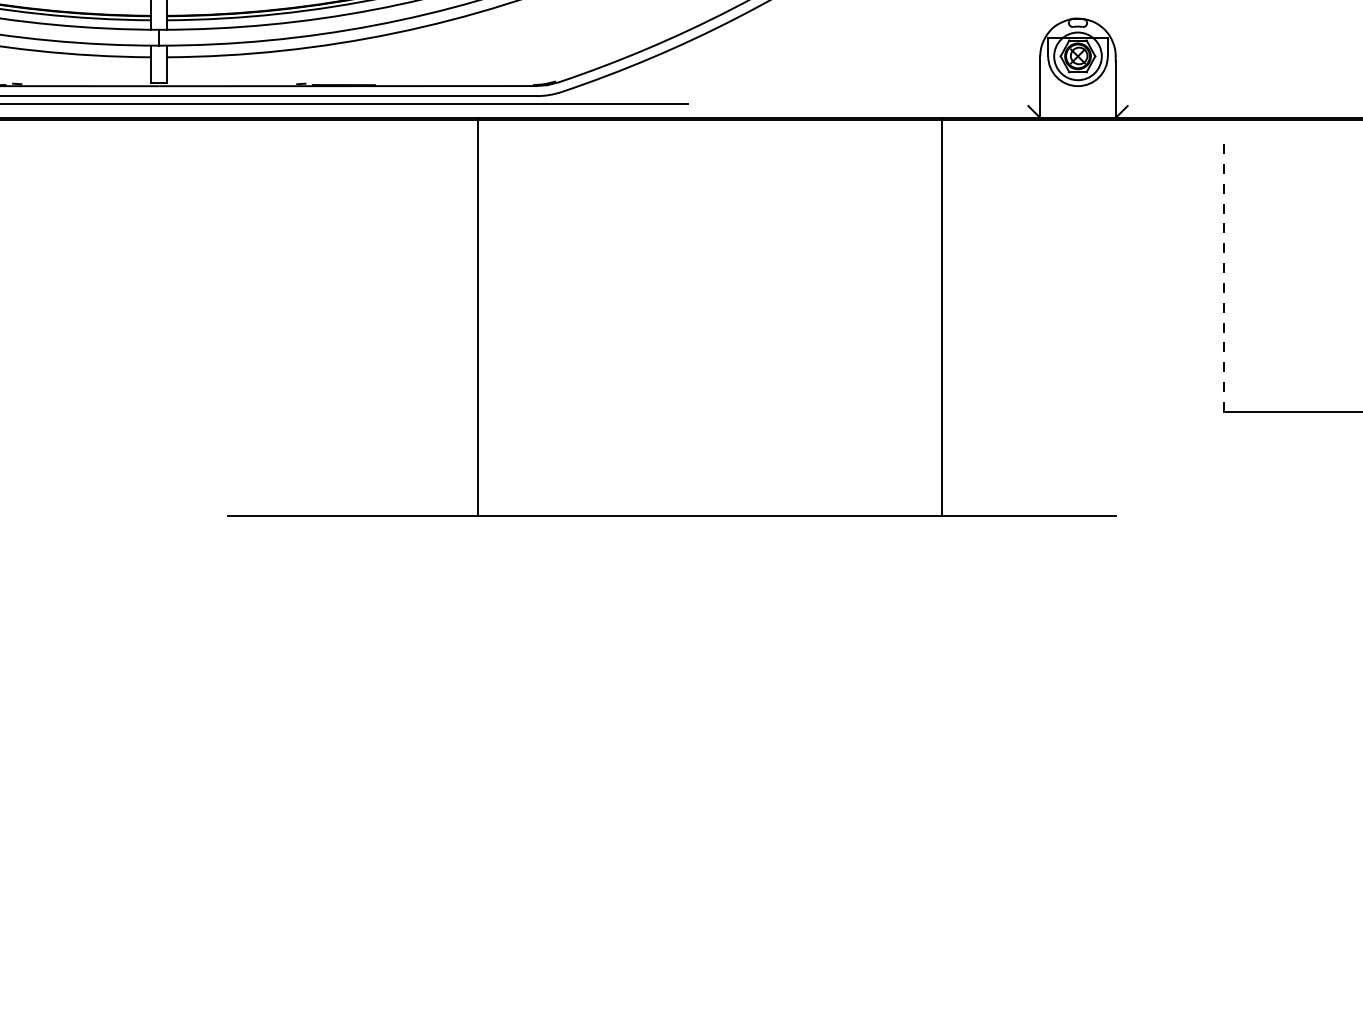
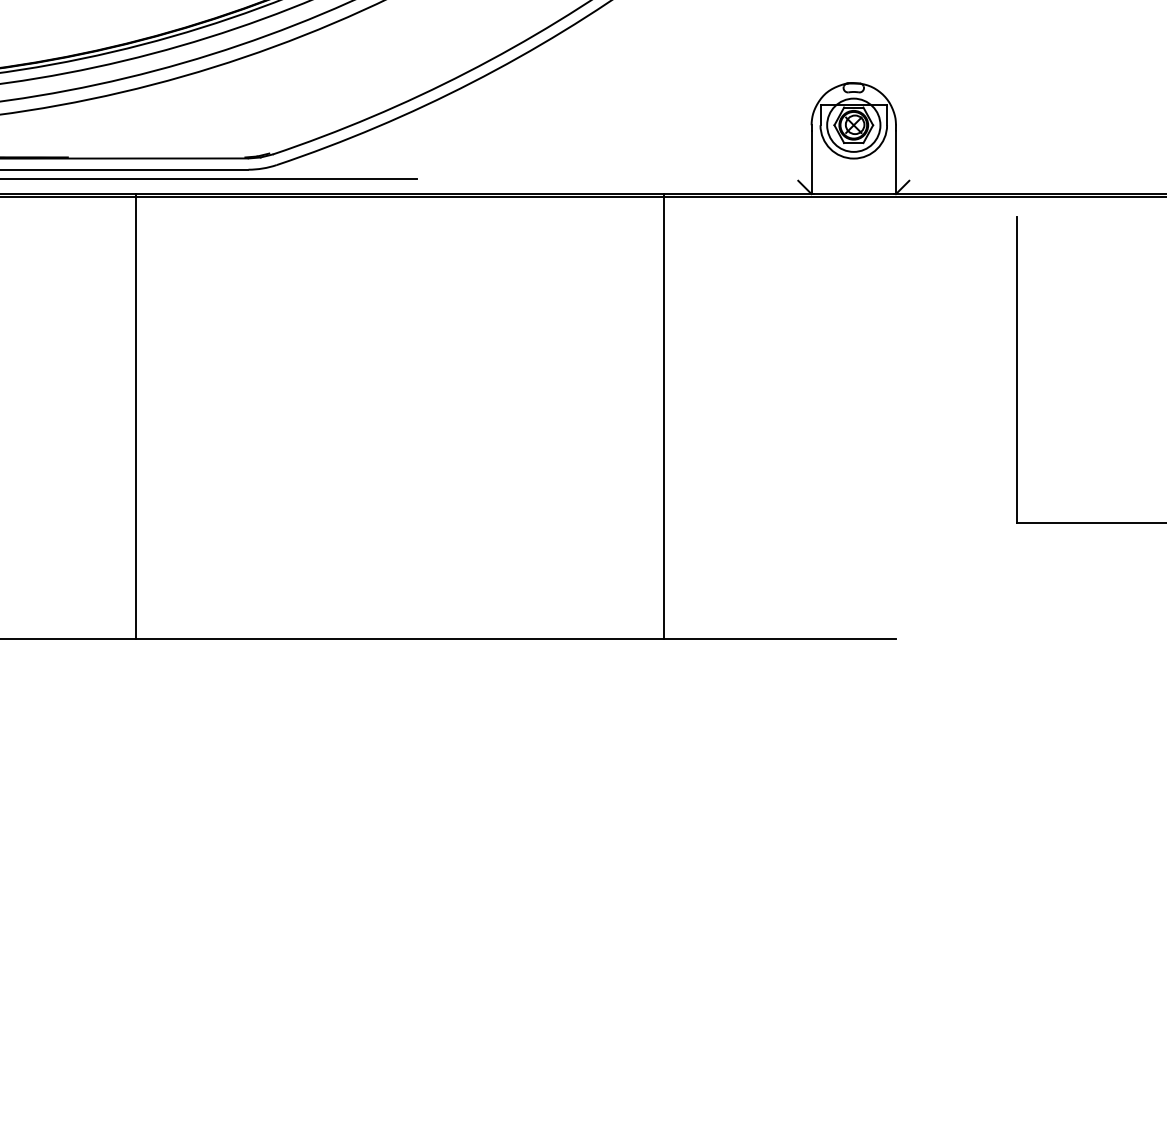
line: (1223, 275) -> (1016, 370), dashed -> solid
line: (477, 316) -> (135, 416), moved
line: (942, 316) -> (664, 416), moved

